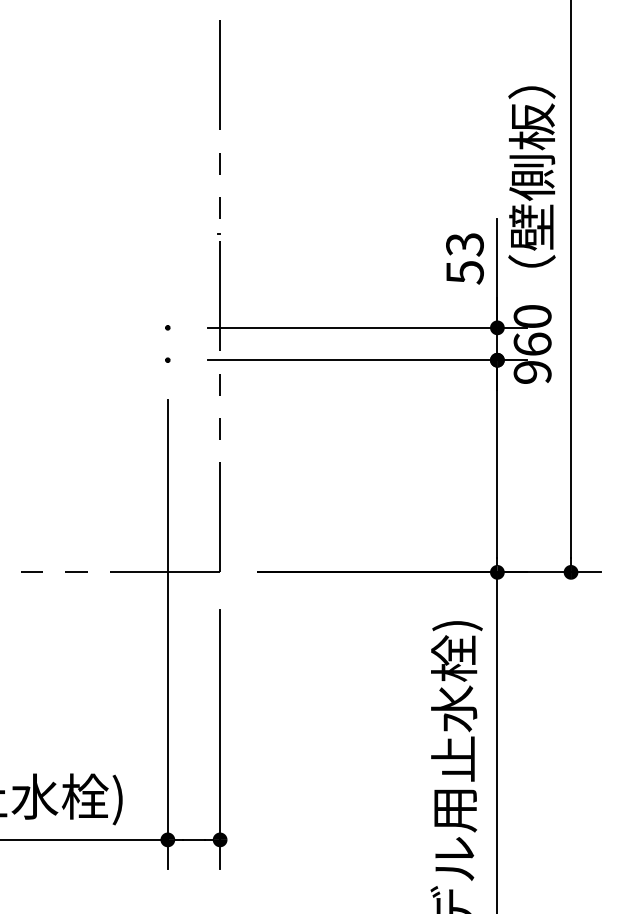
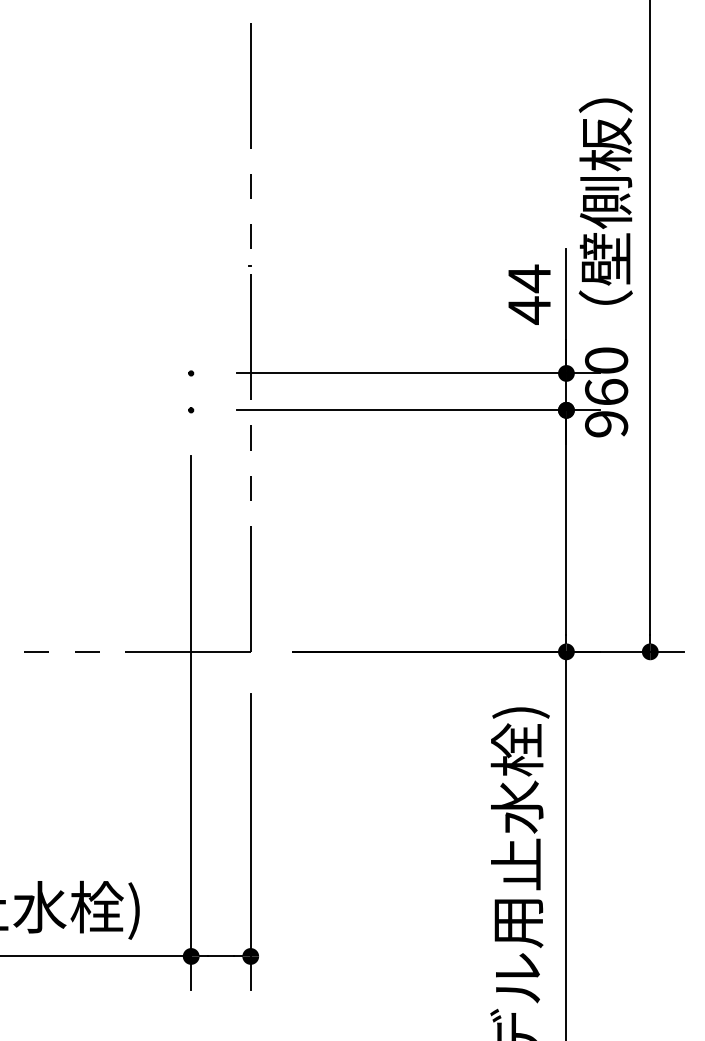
text: (464, 258) -> (529, 294), 53 -> 44

